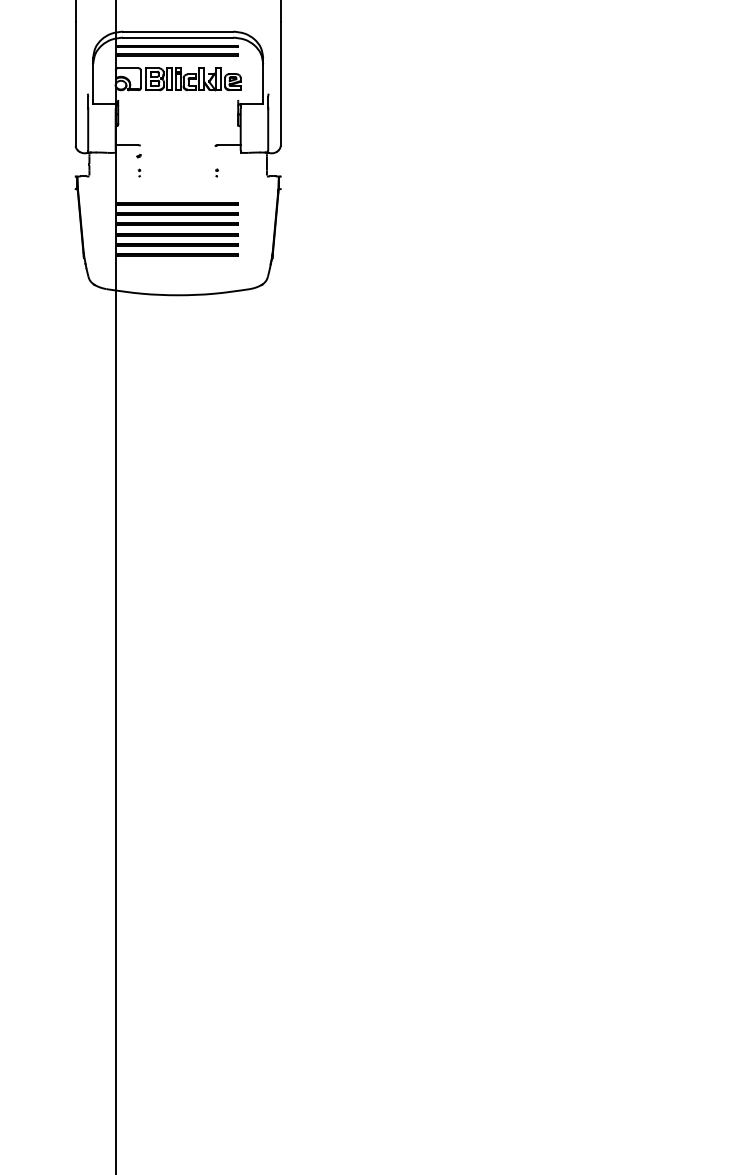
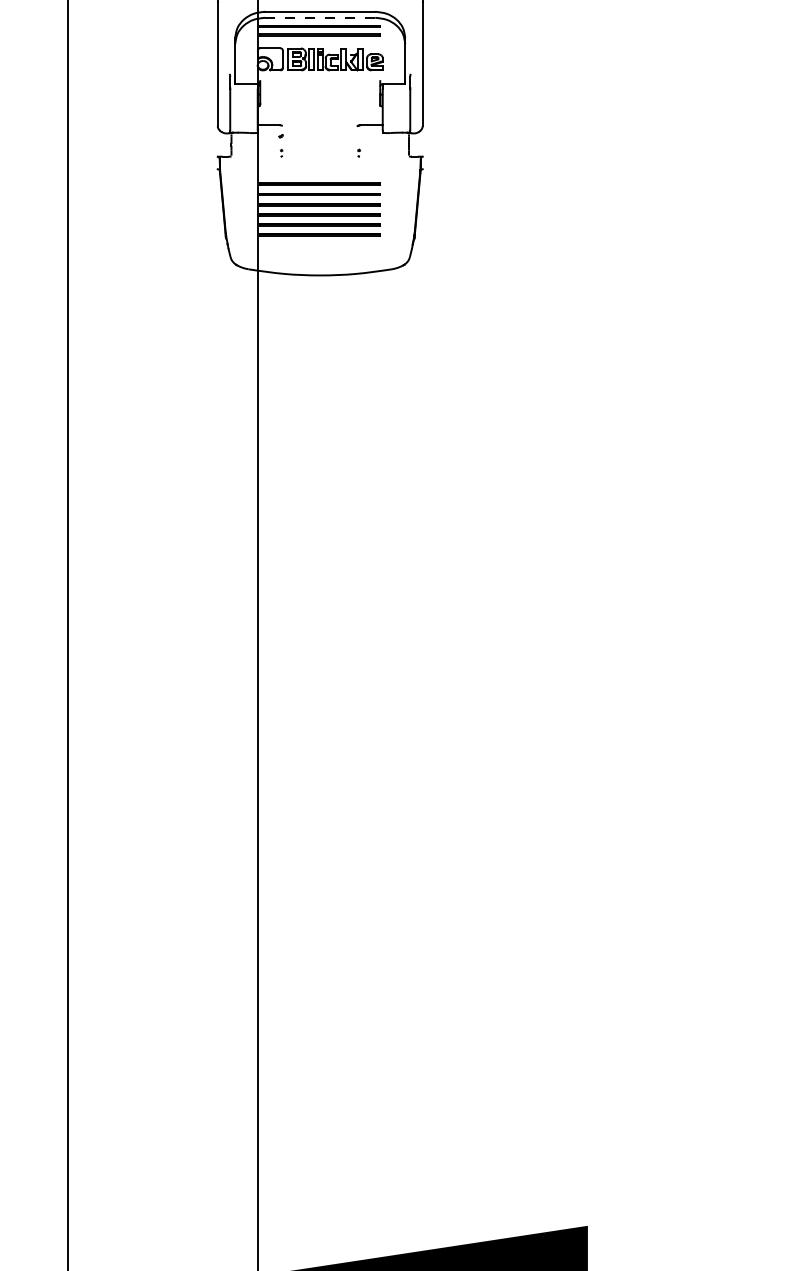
line: (178, 37) -> (320, 17), solid -> dashed

